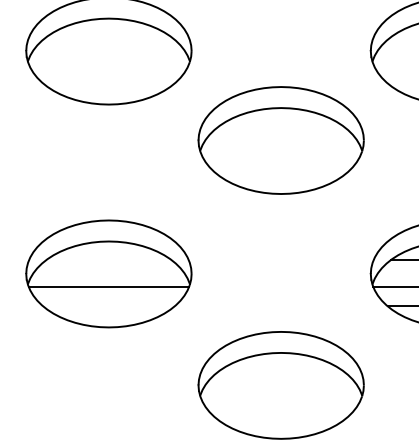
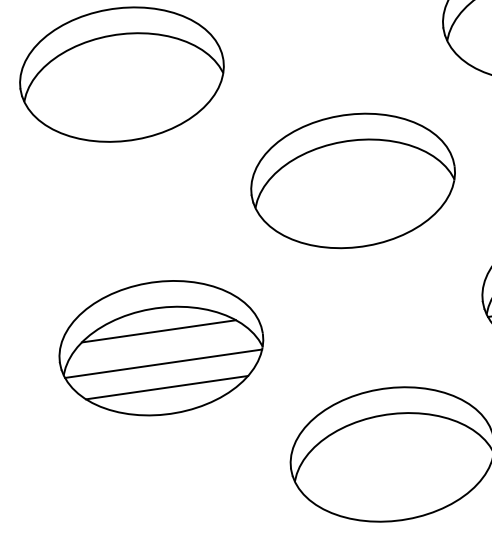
part: (280, 140) -> (352, 181), moved
line: (108, 260) -> (158, 331), added
line: (108, 306) -> (166, 388), added

